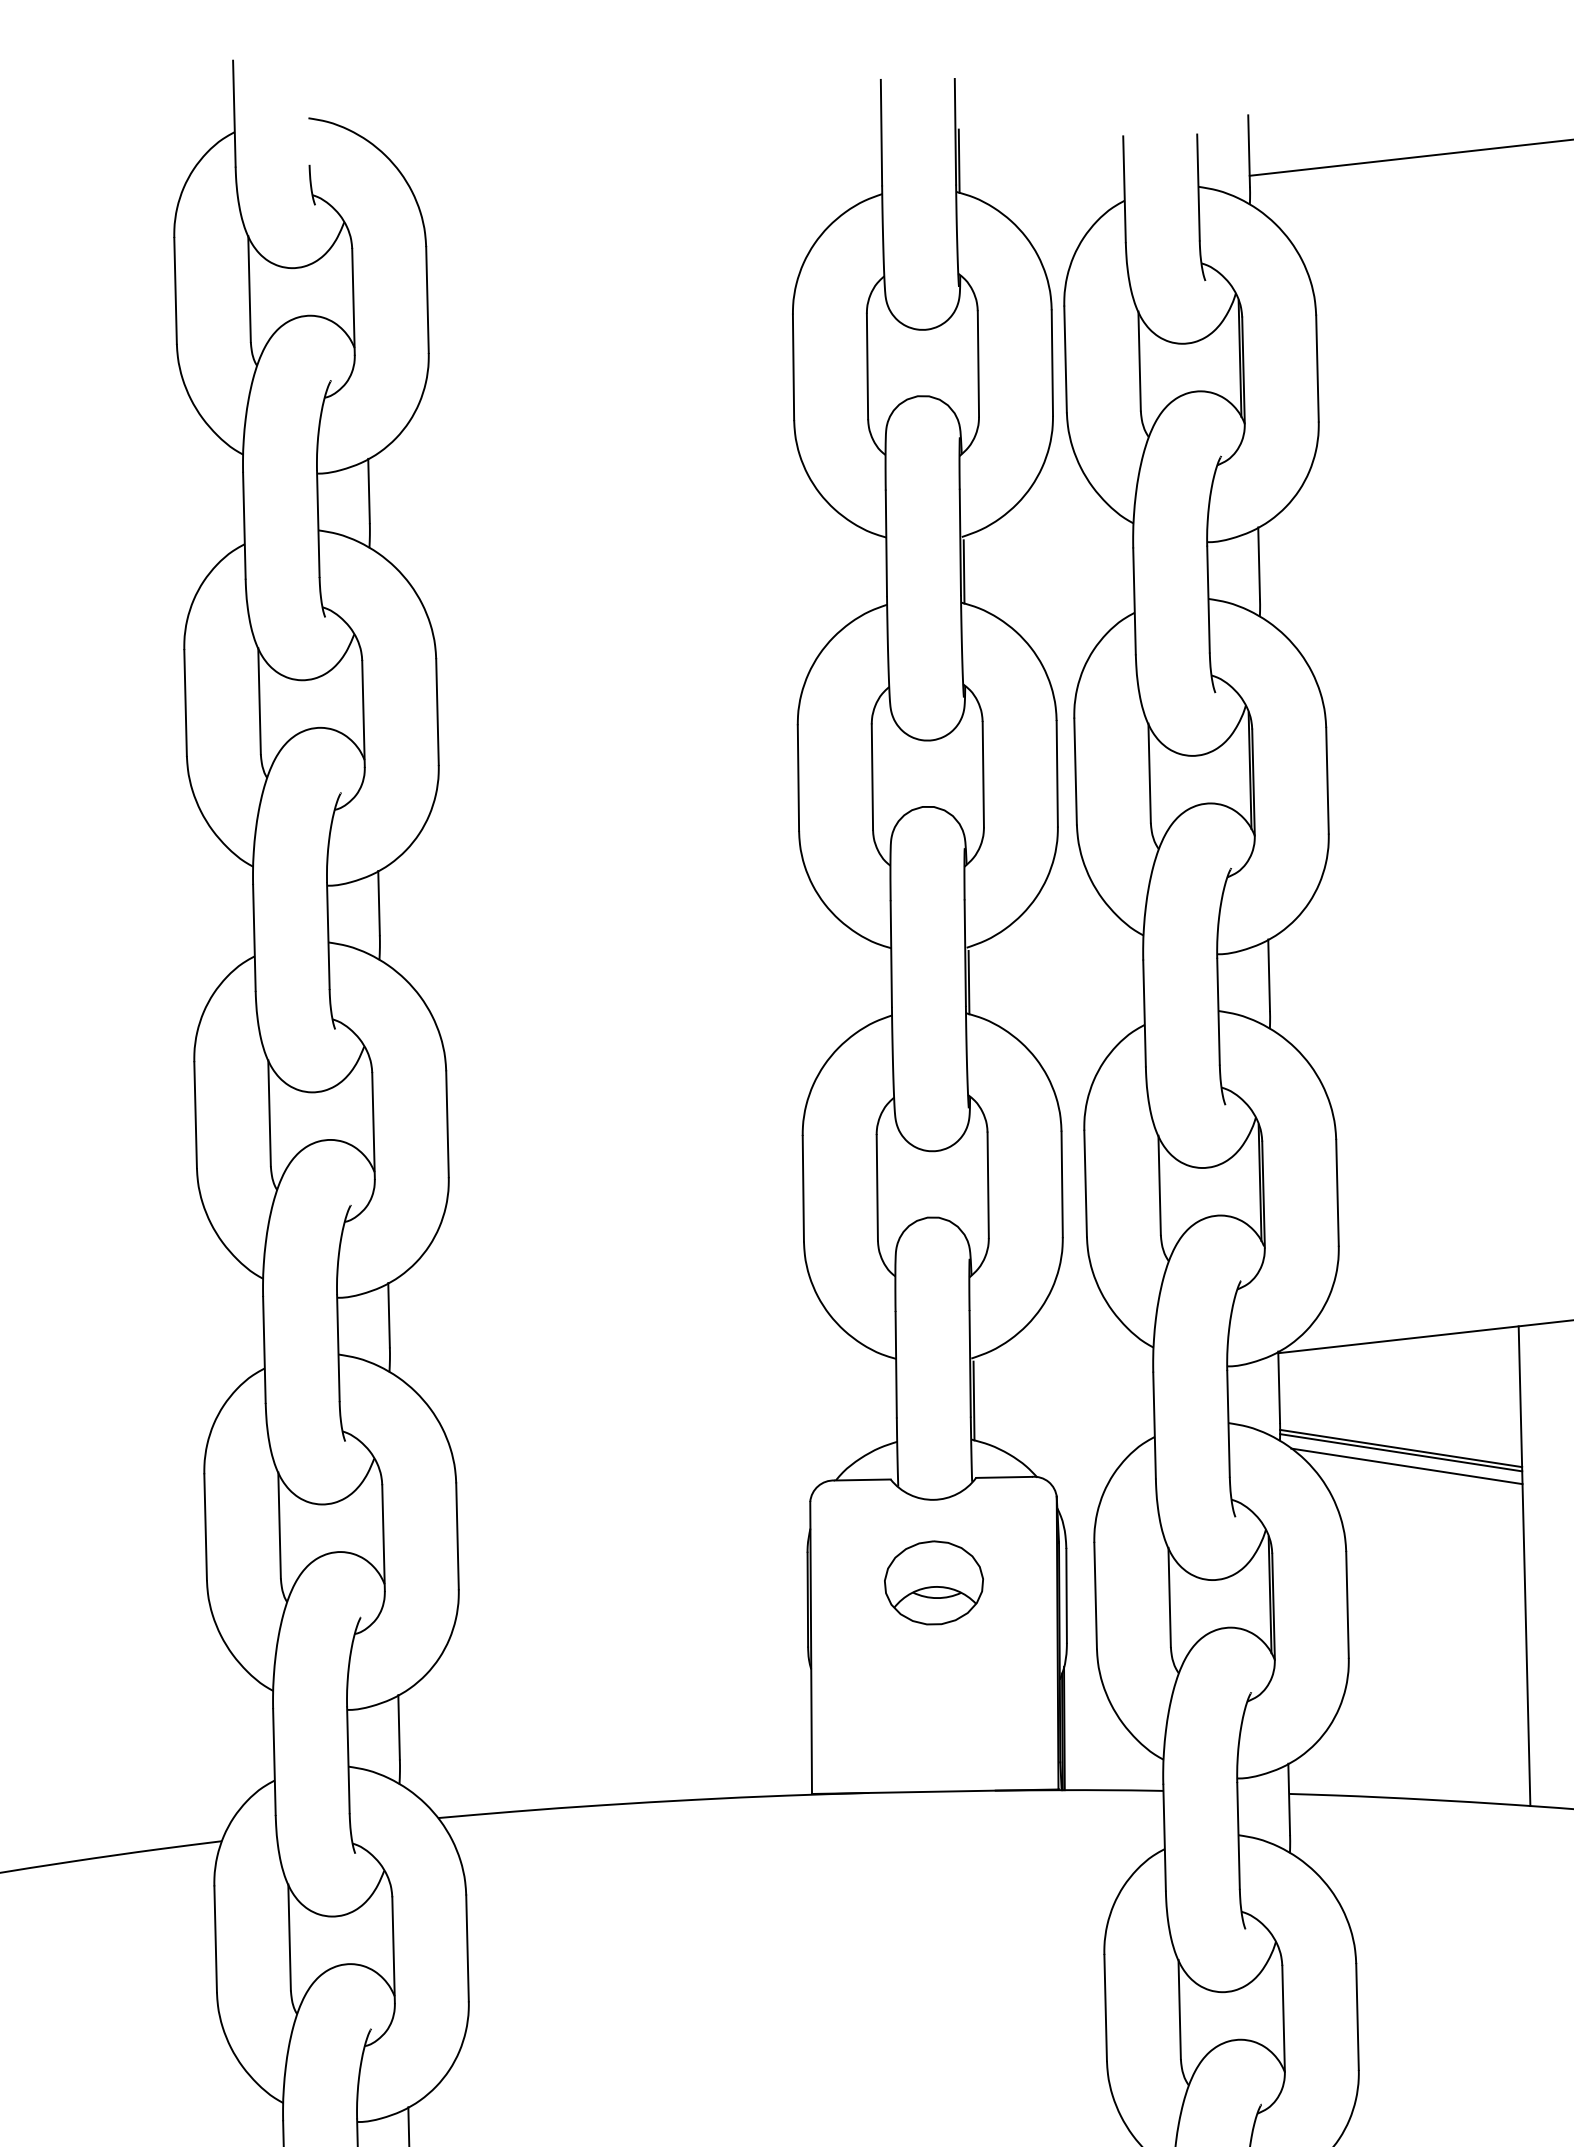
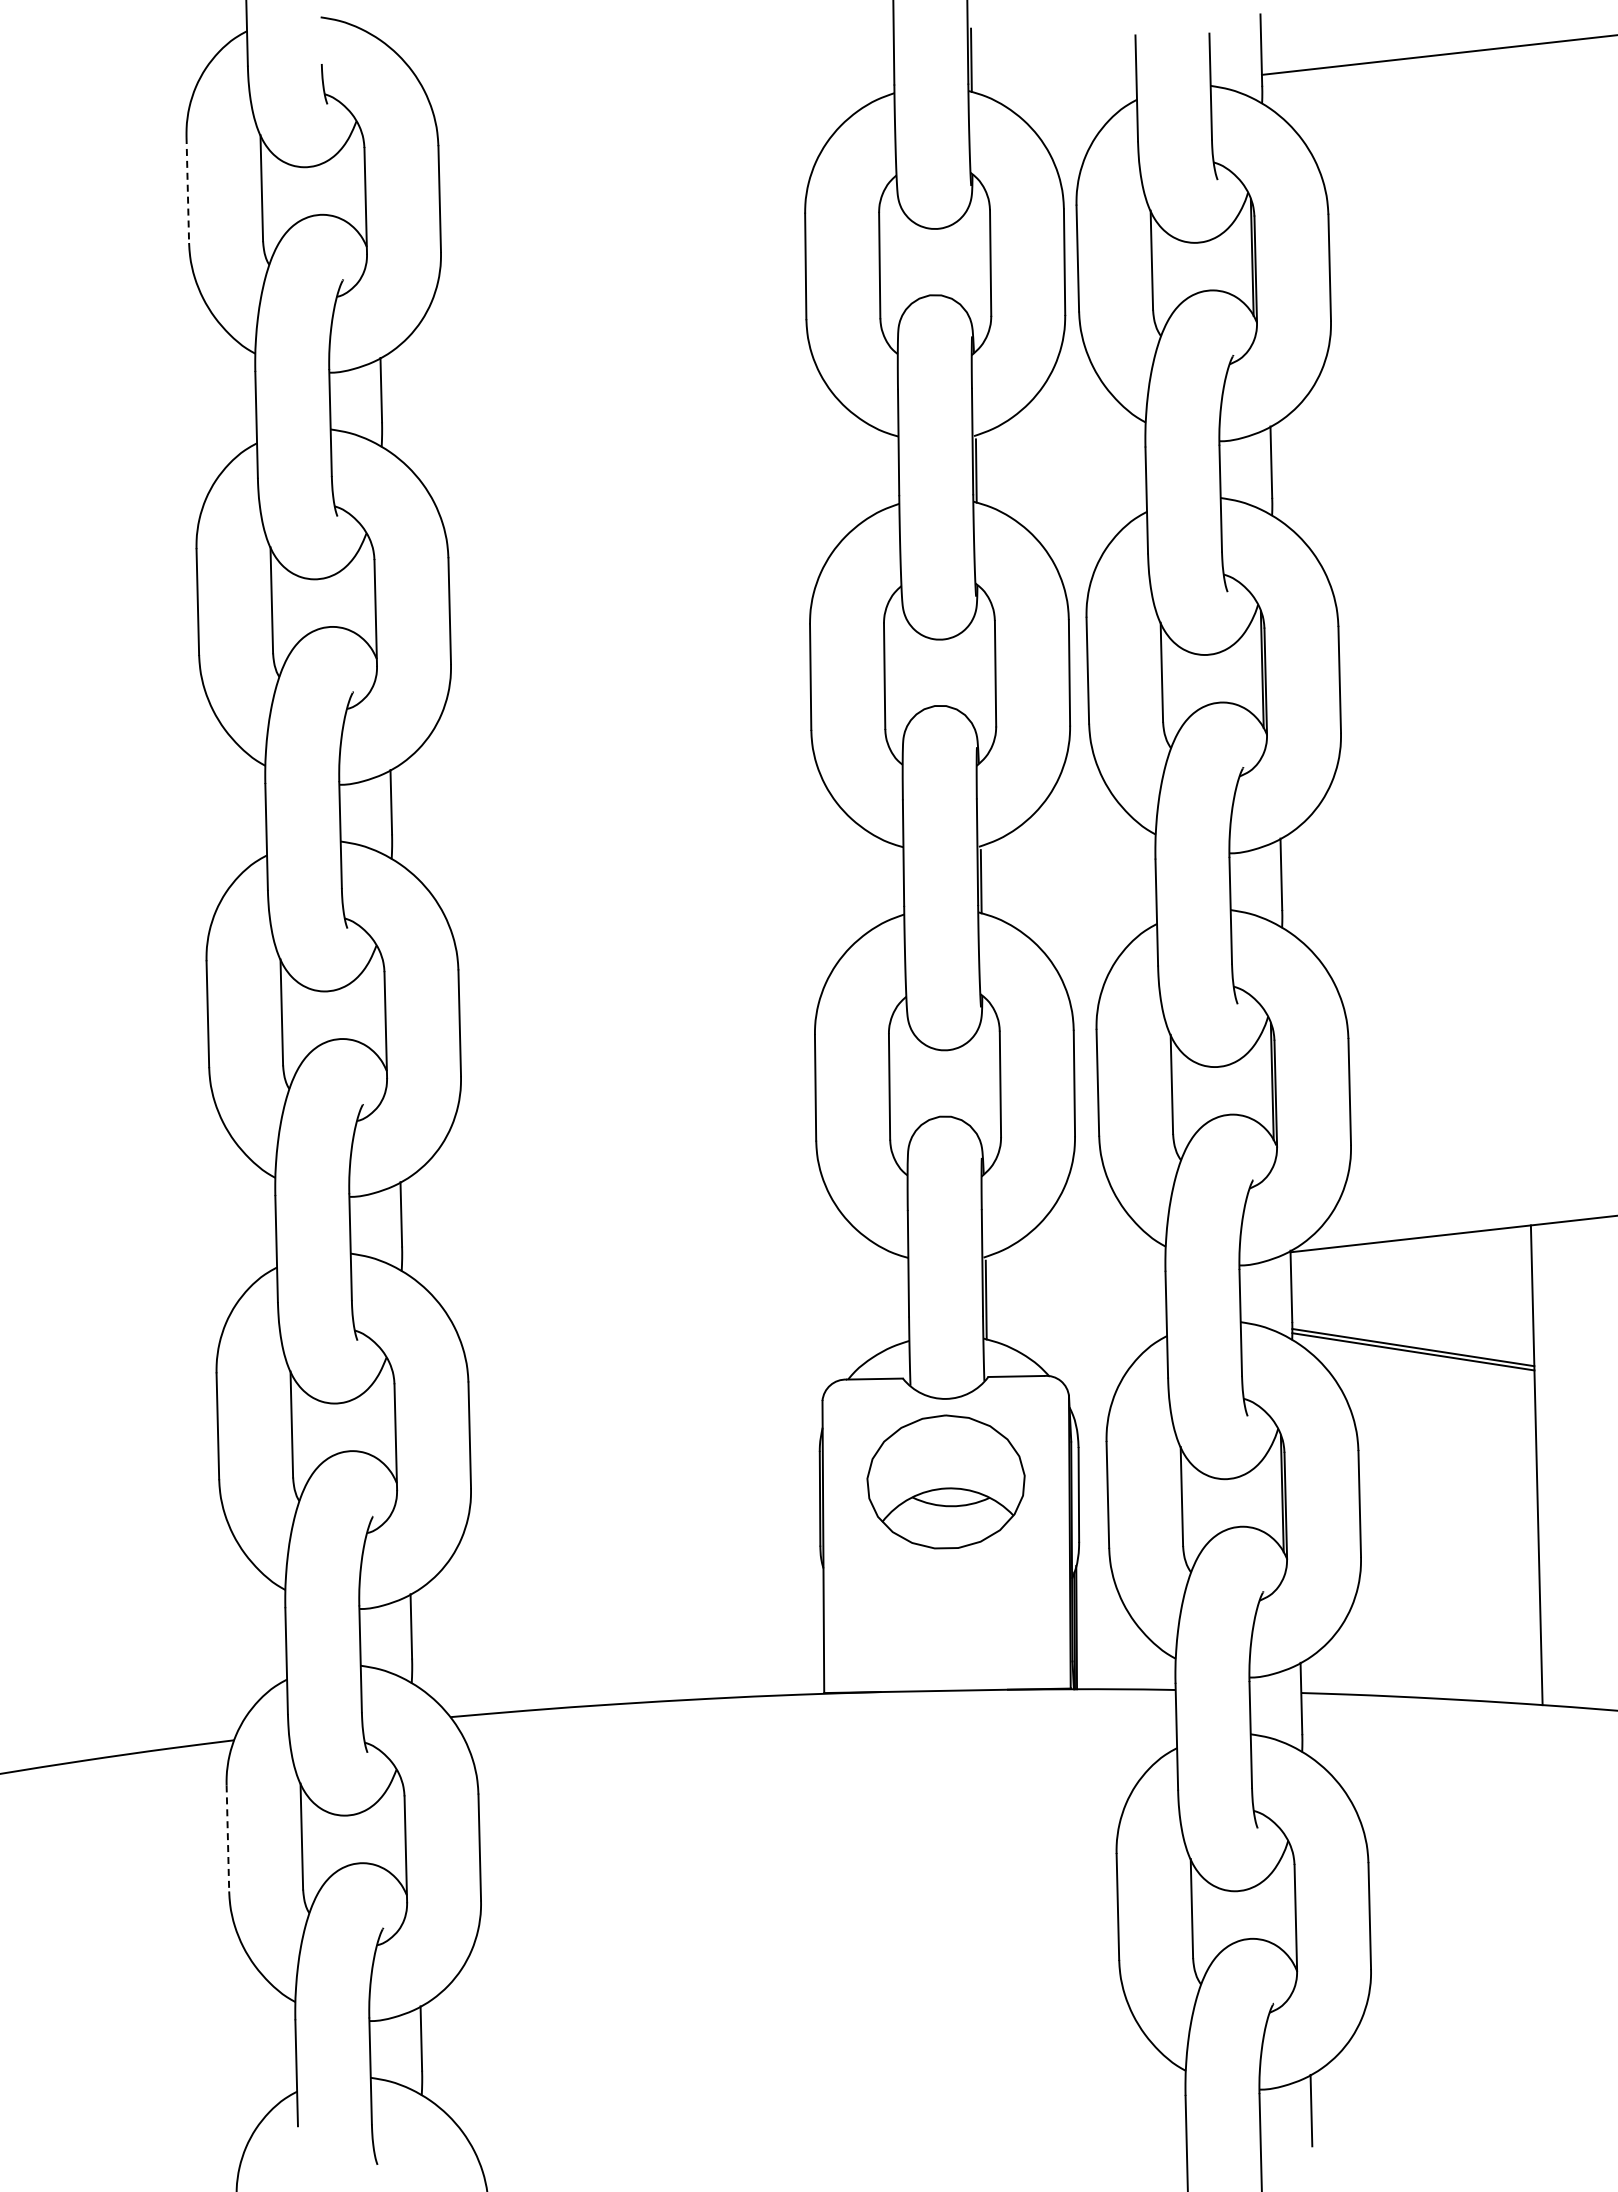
line: (175, 291) -> (187, 190), solid -> dashed
line: (1406, 1466) -> (1418, 1365), removed
part: (934, 1582) -> (946, 1481), size x1.6
line: (215, 1939) -> (227, 1838), solid -> dashed

